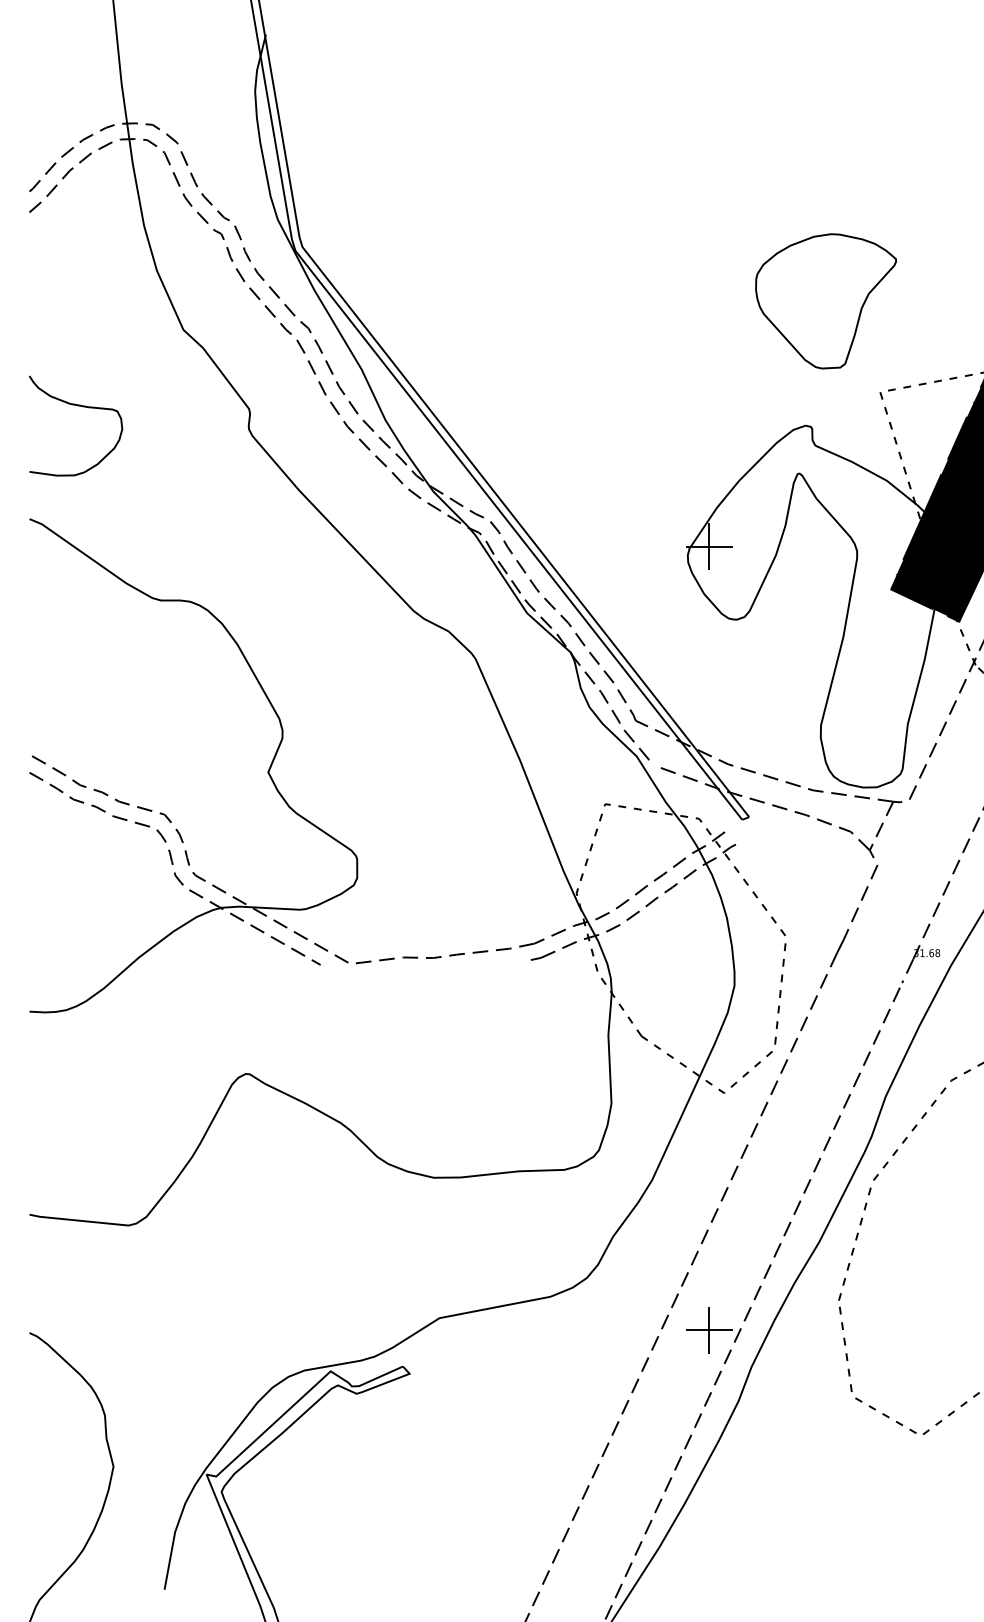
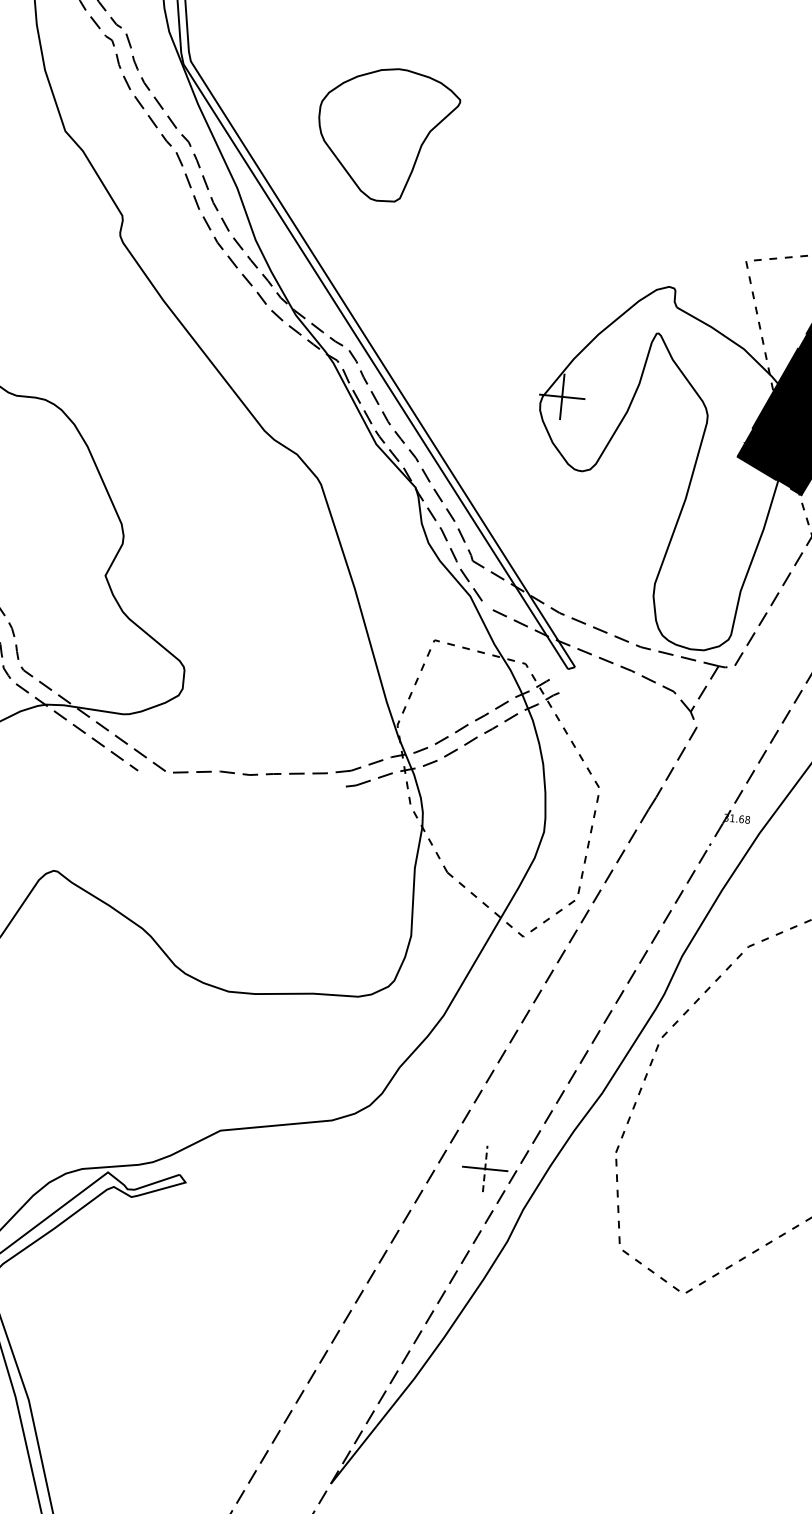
part: (825, 301) -> (386, 135), moved
line: (709, 1329) -> (485, 1168), solid -> dashed

